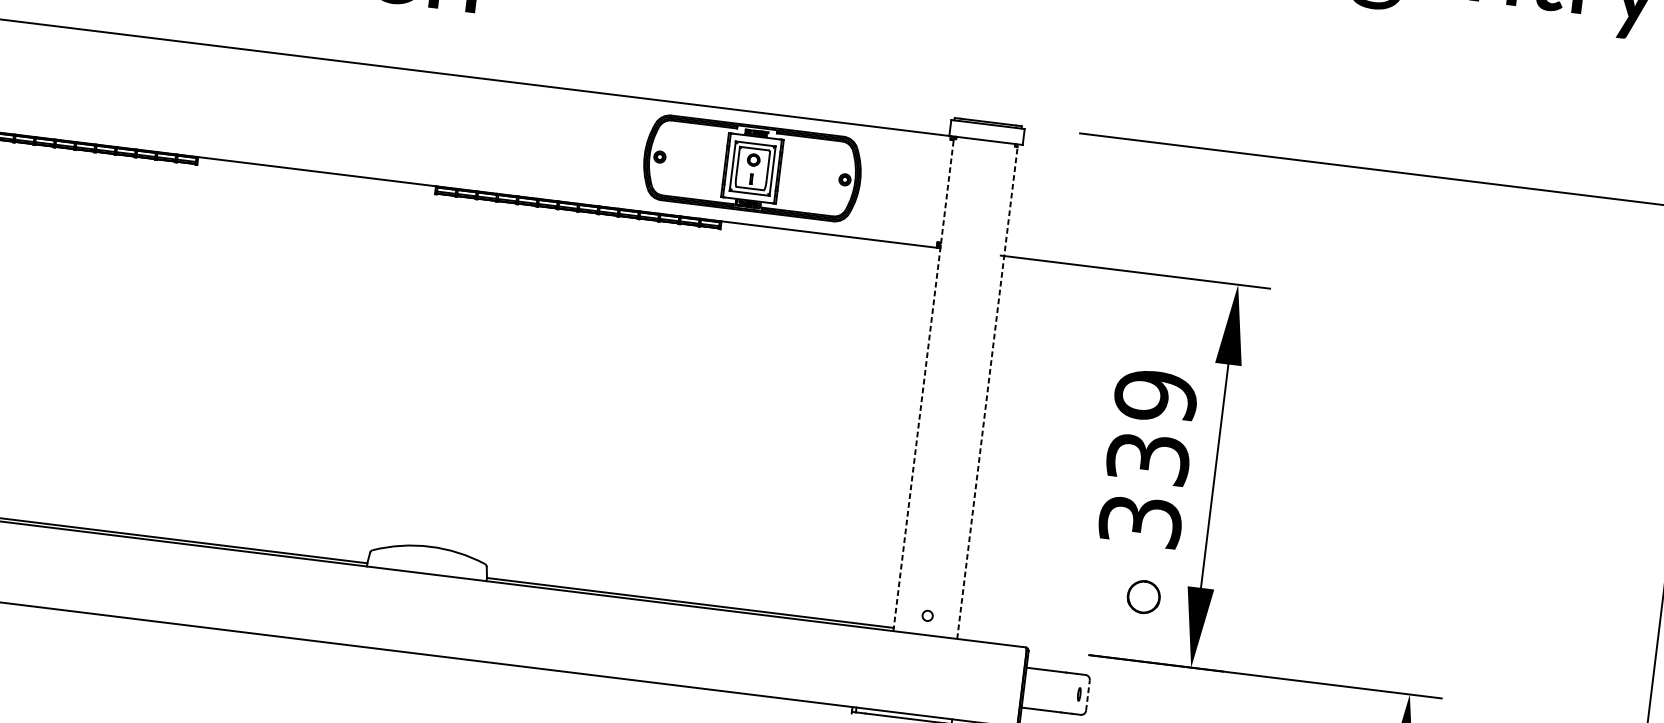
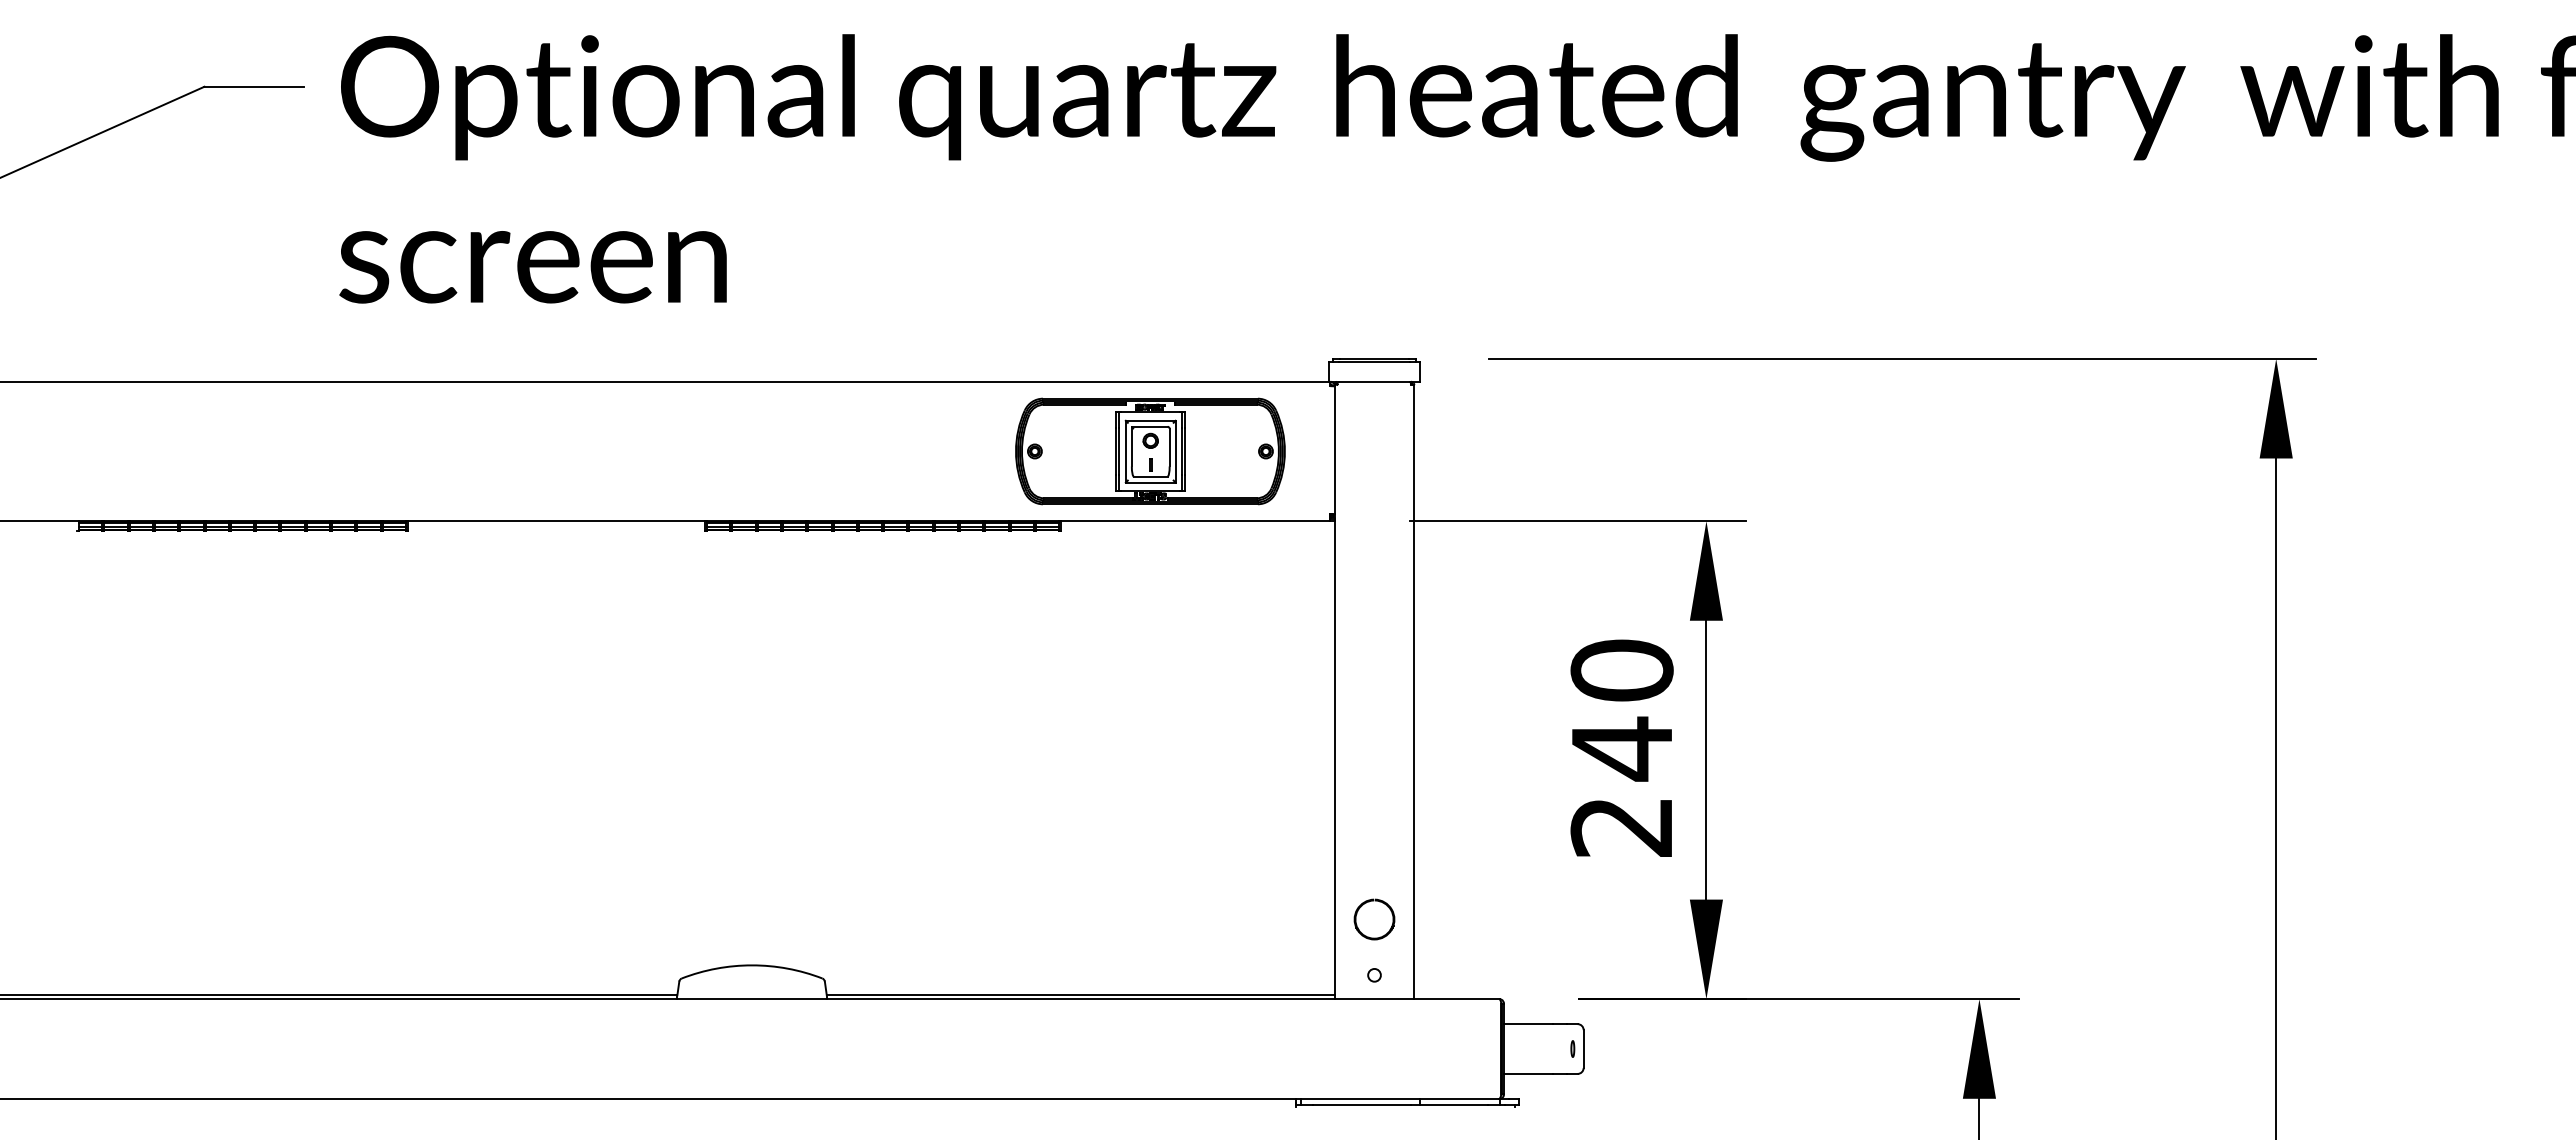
part: (752, 168) -> (1150, 451), moved
line: (923, 384) -> (1334, 691), dashed -> solid
line: (987, 392) -> (1414, 691), dashed -> solid
text: (1147, 457) -> (1621, 747), 339 -> 240
part: (1143, 597) -> (1374, 919), moved
line: (1087, 695) -> (1583, 1049), dashed -> solid

